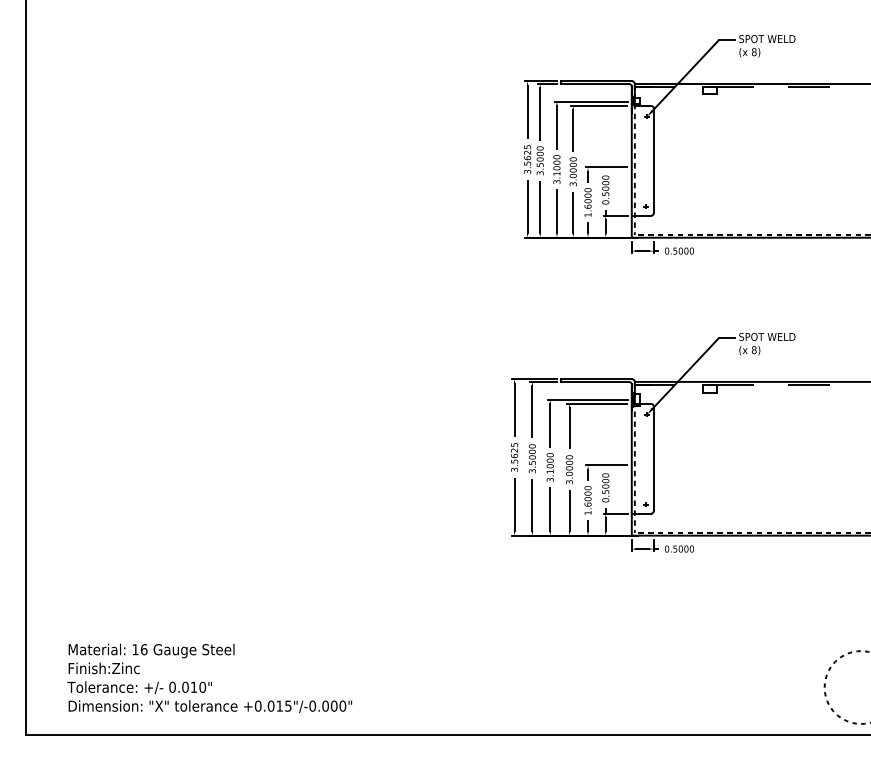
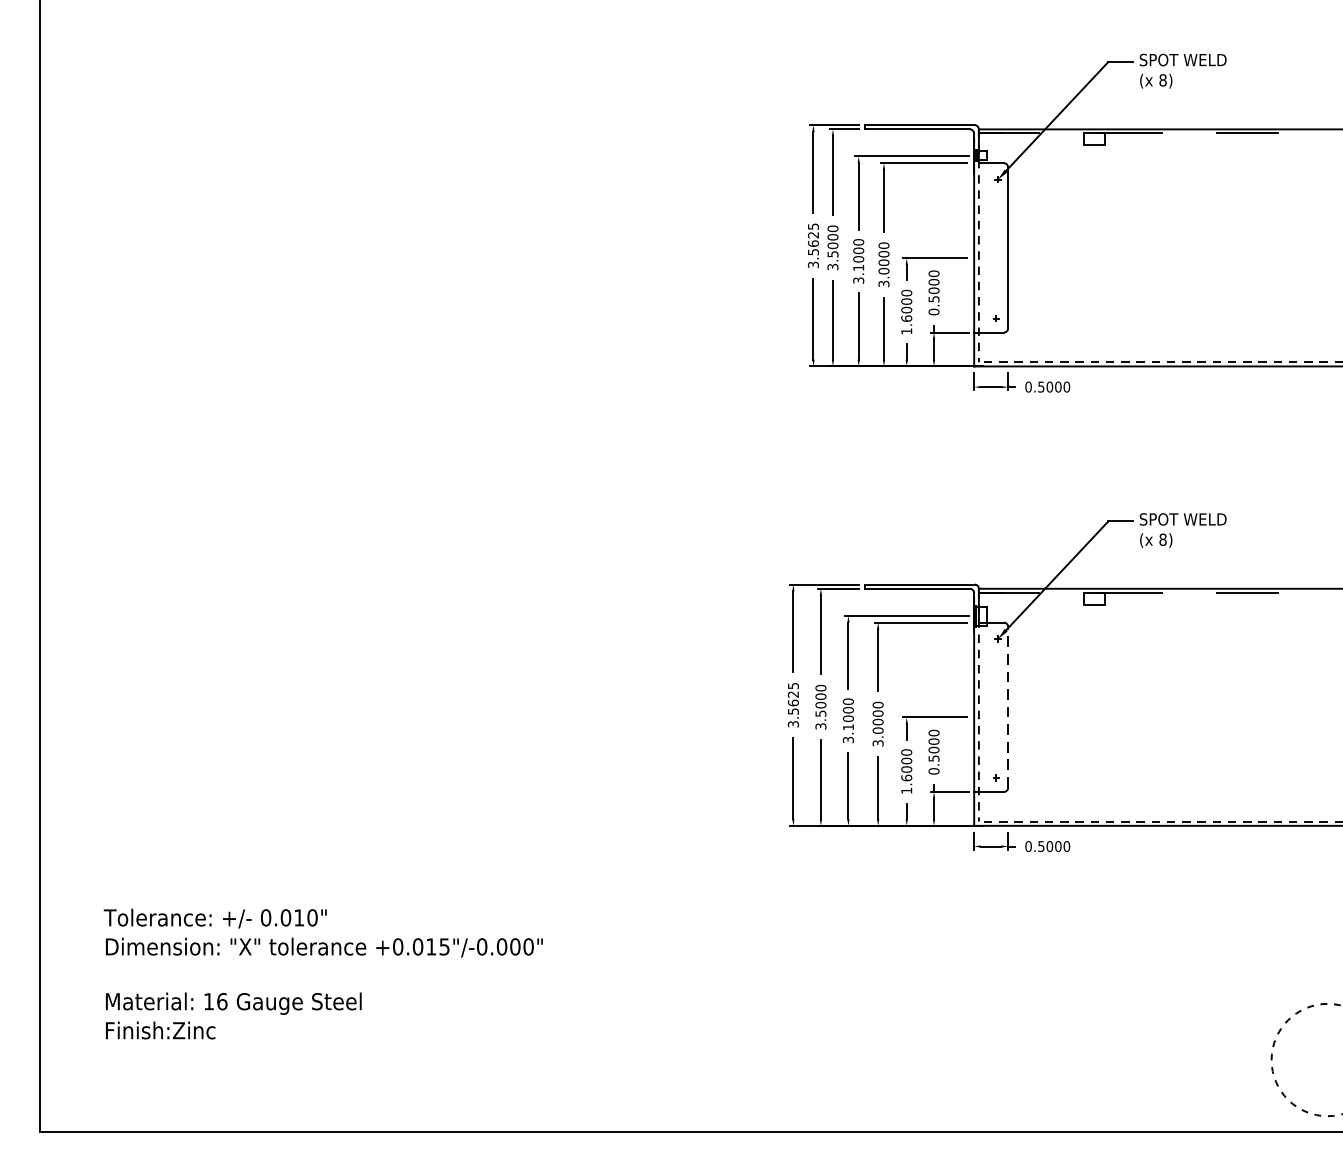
line: (653, 458) -> (1007, 706), solid -> dashed
text: (209, 696) -> (323, 931), moved

